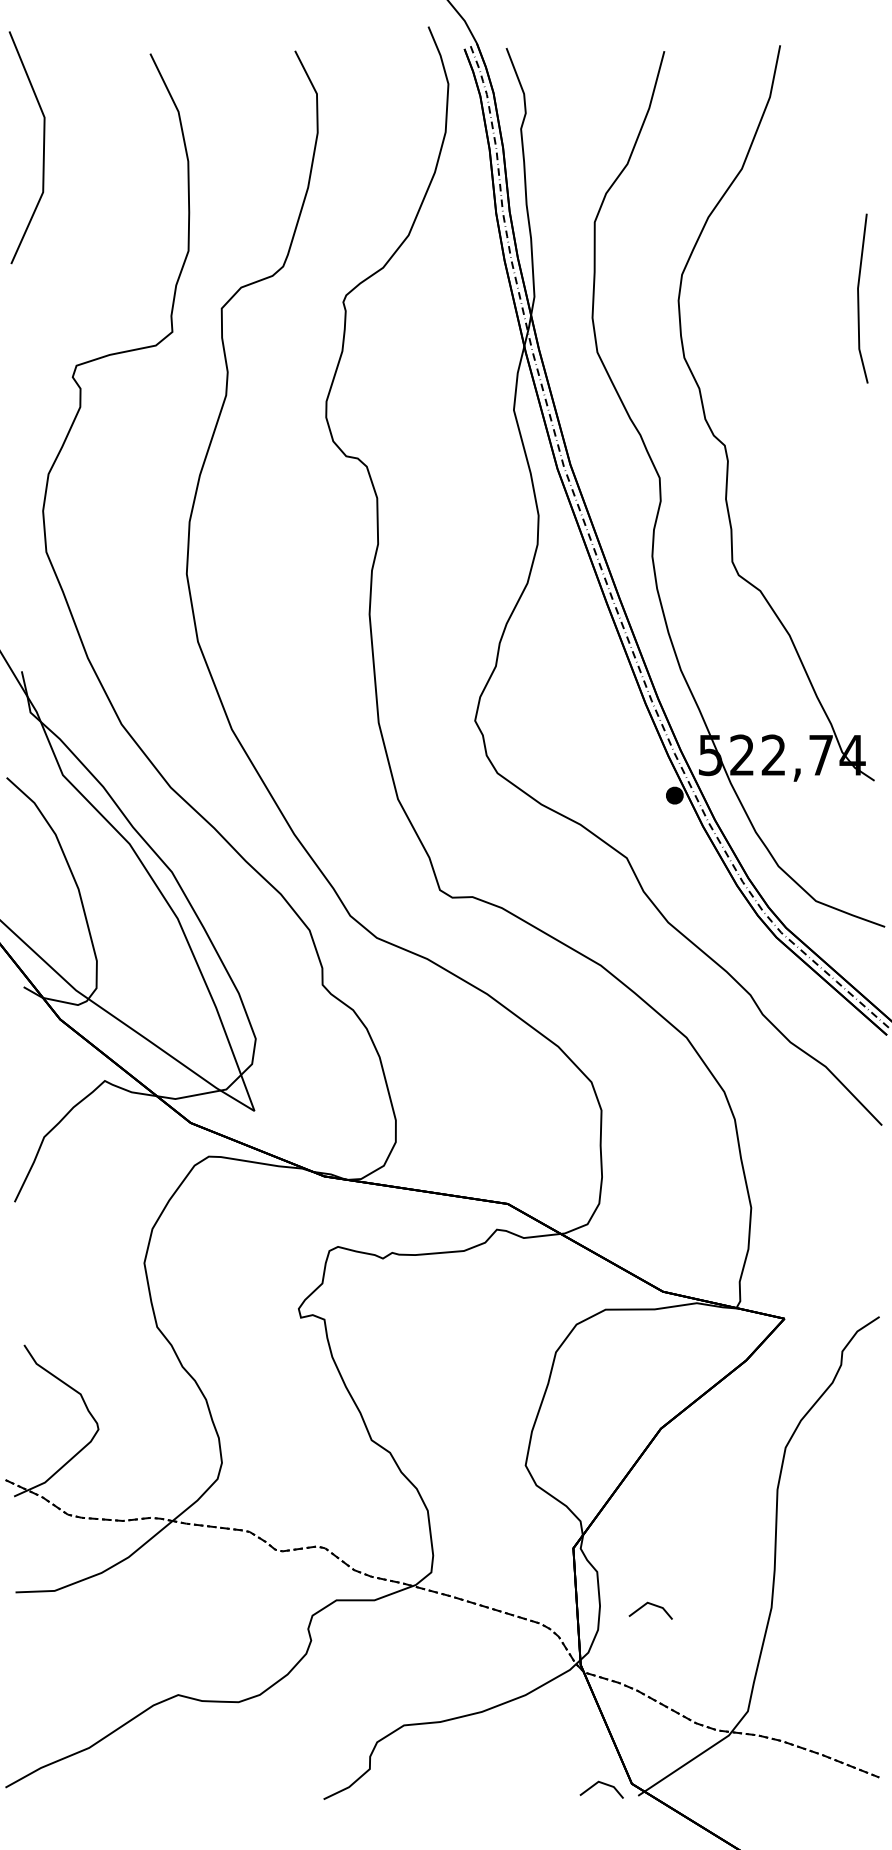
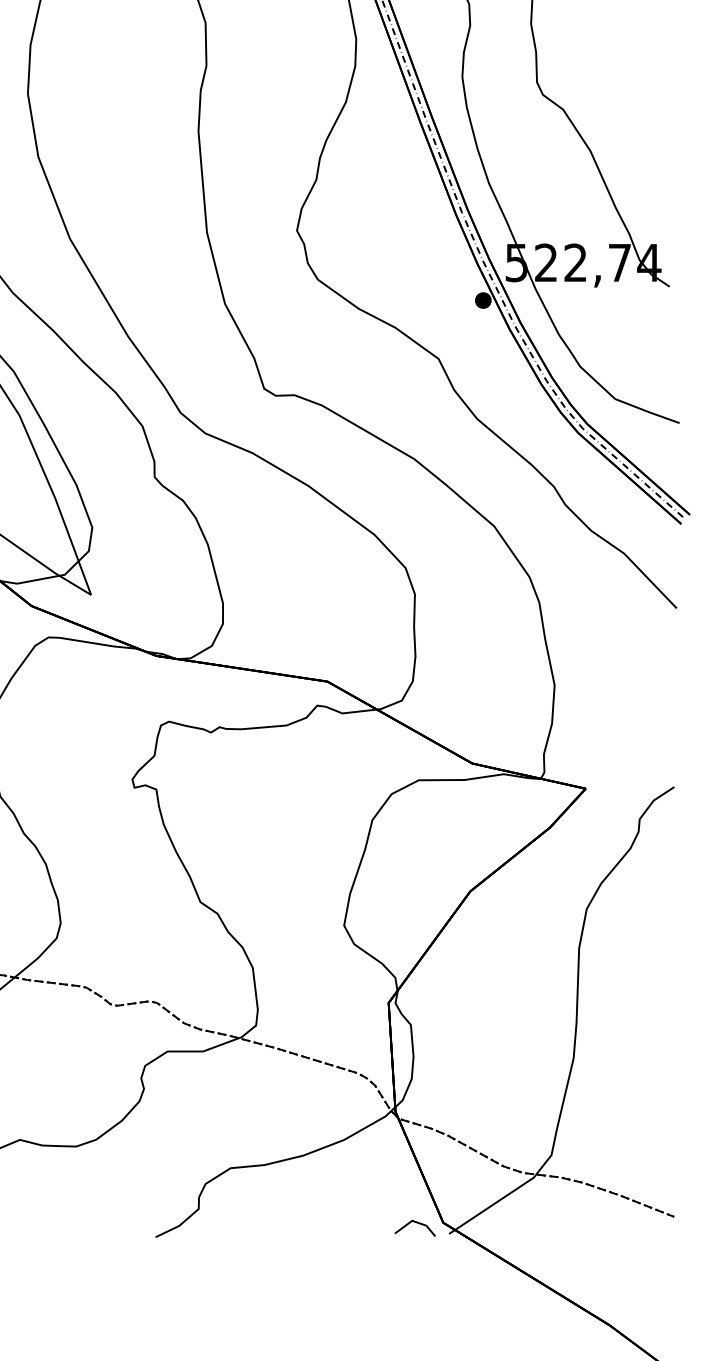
line: (652, 1605) -> (462, 1056), removed

